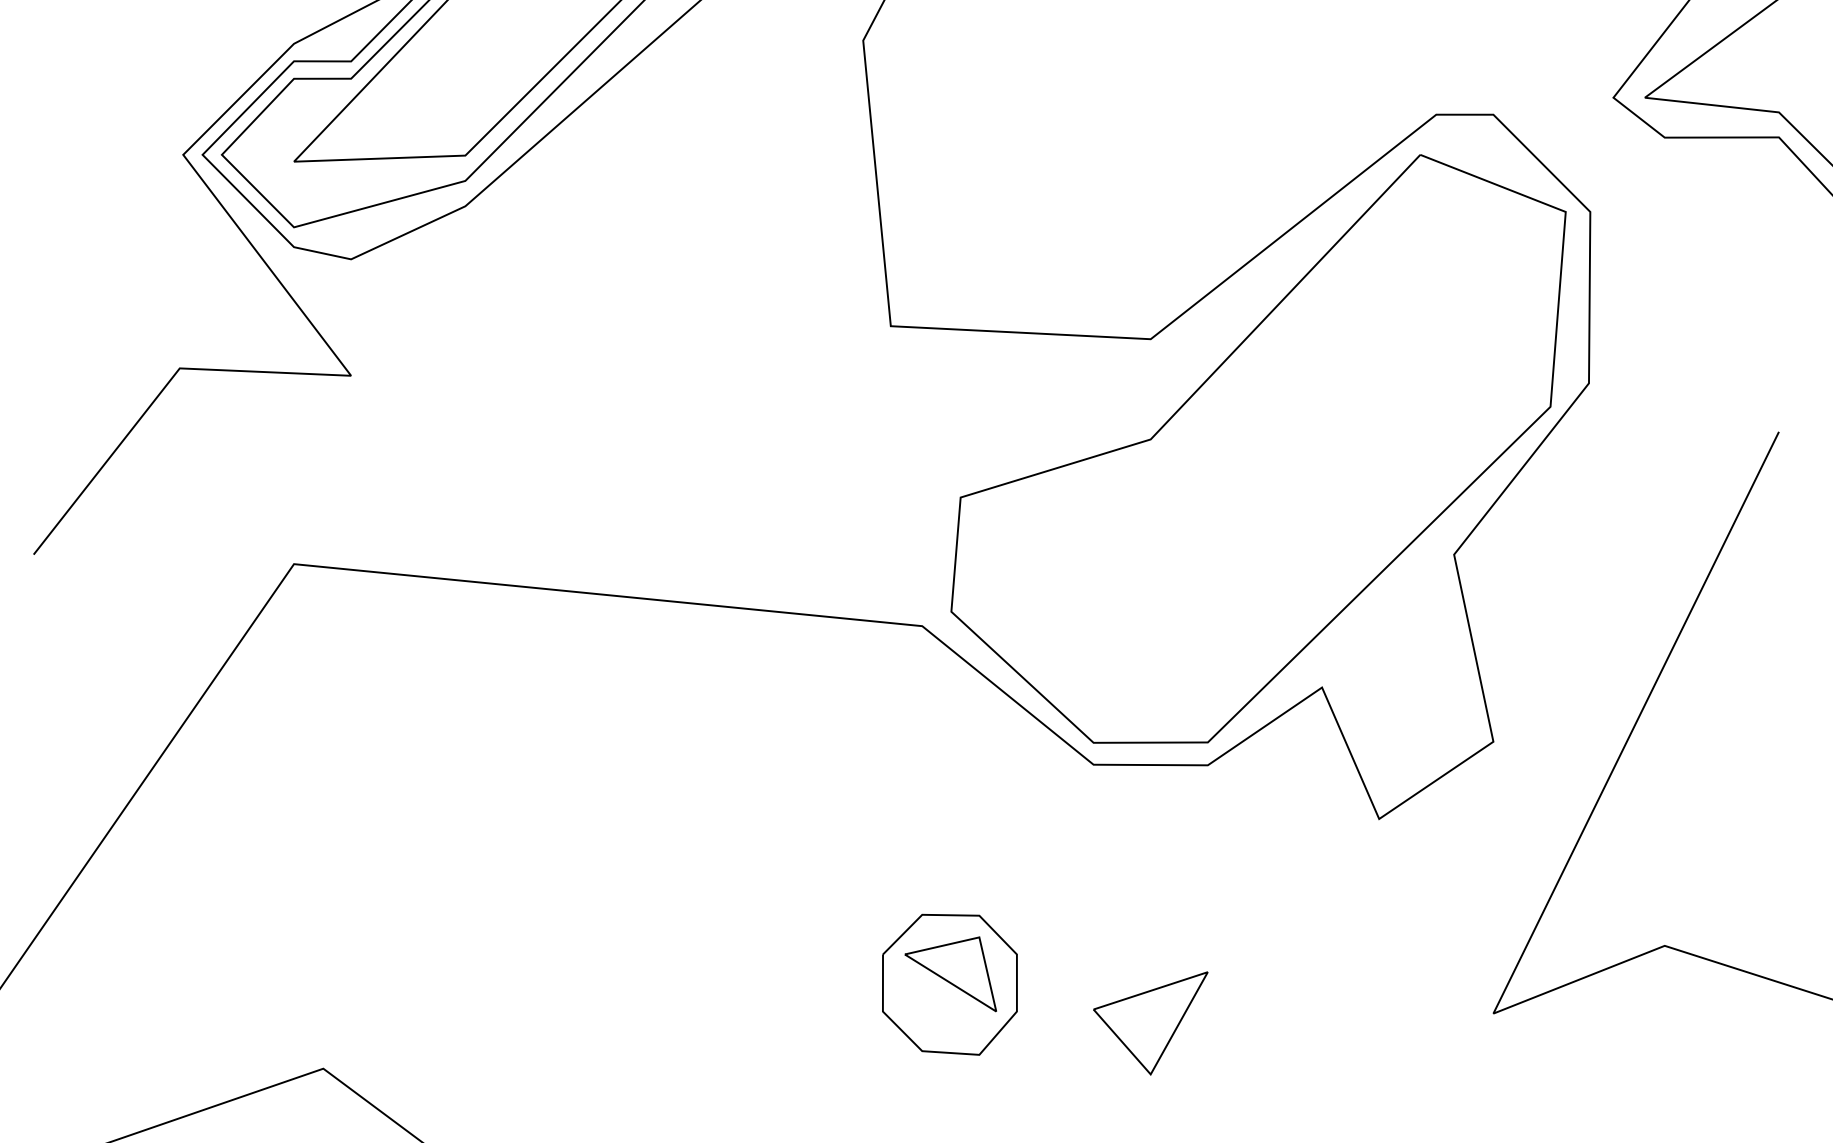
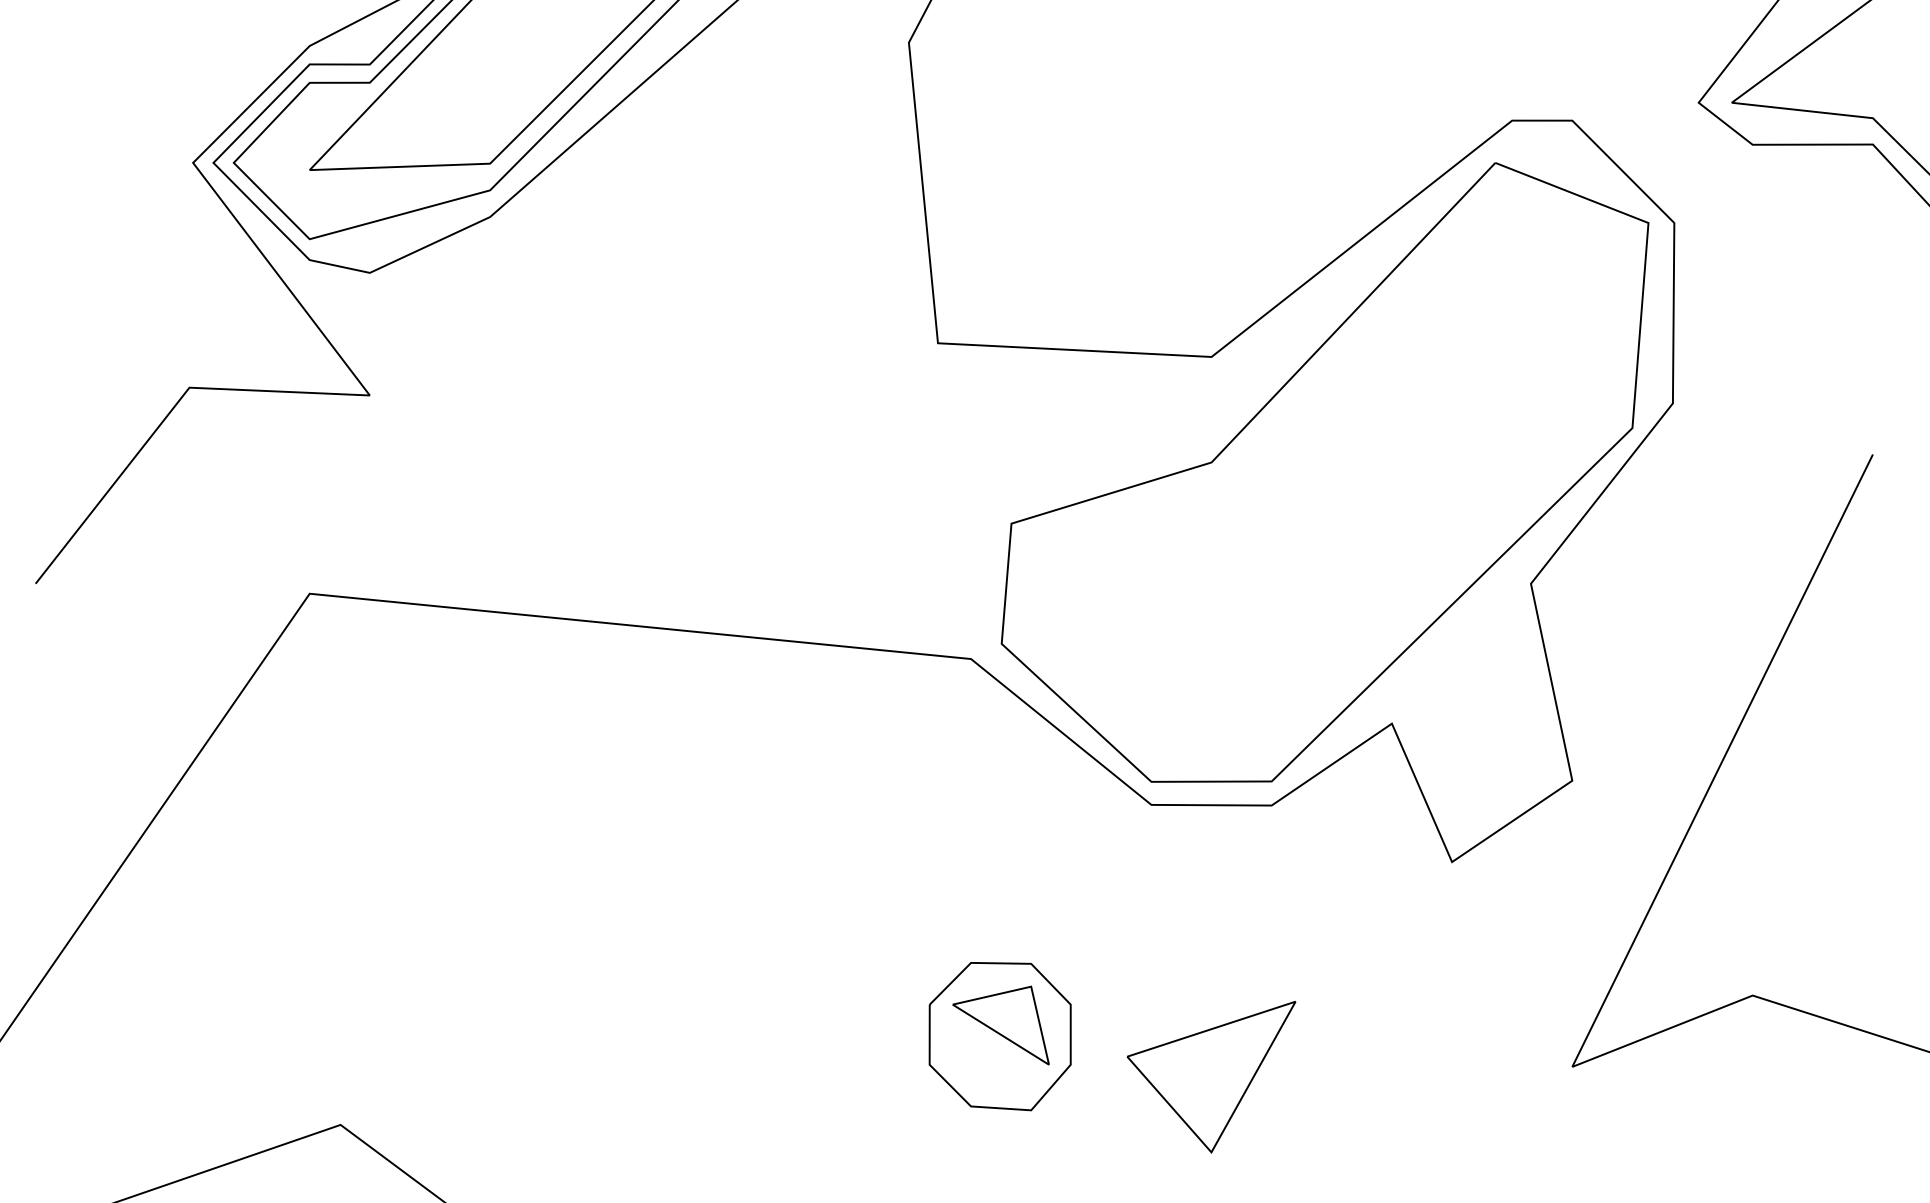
part: (1150, 1023) -> (1211, 1077), size x1.4

